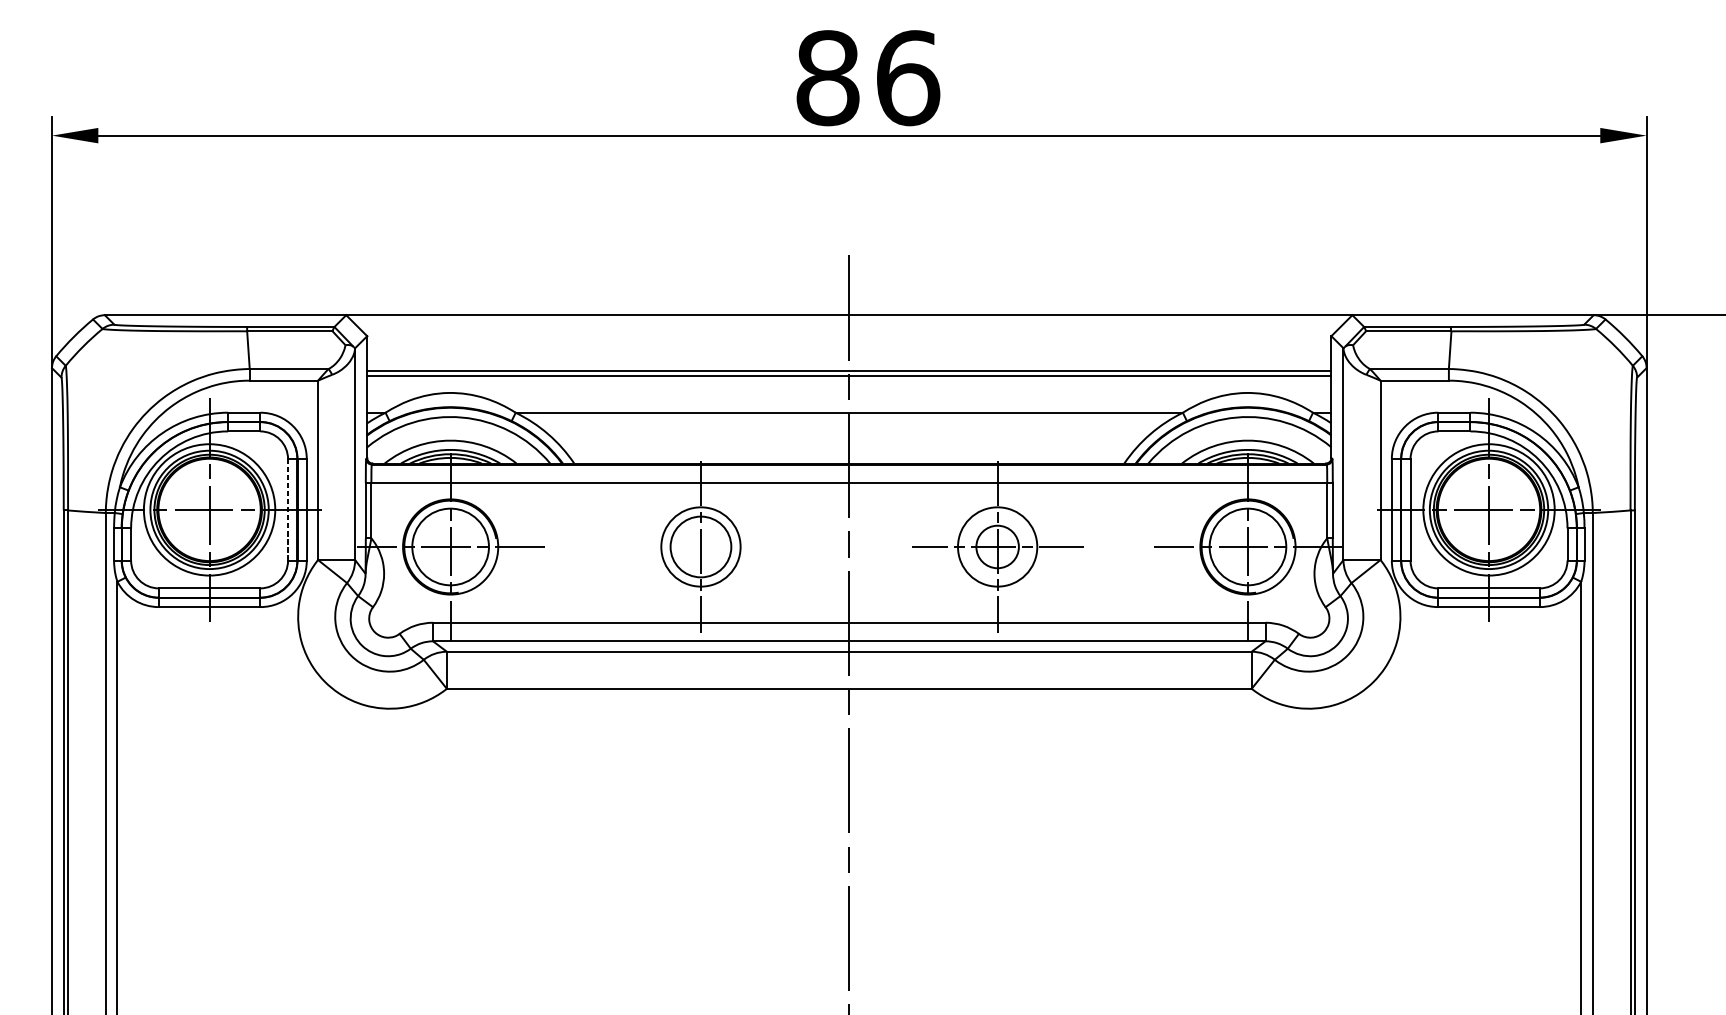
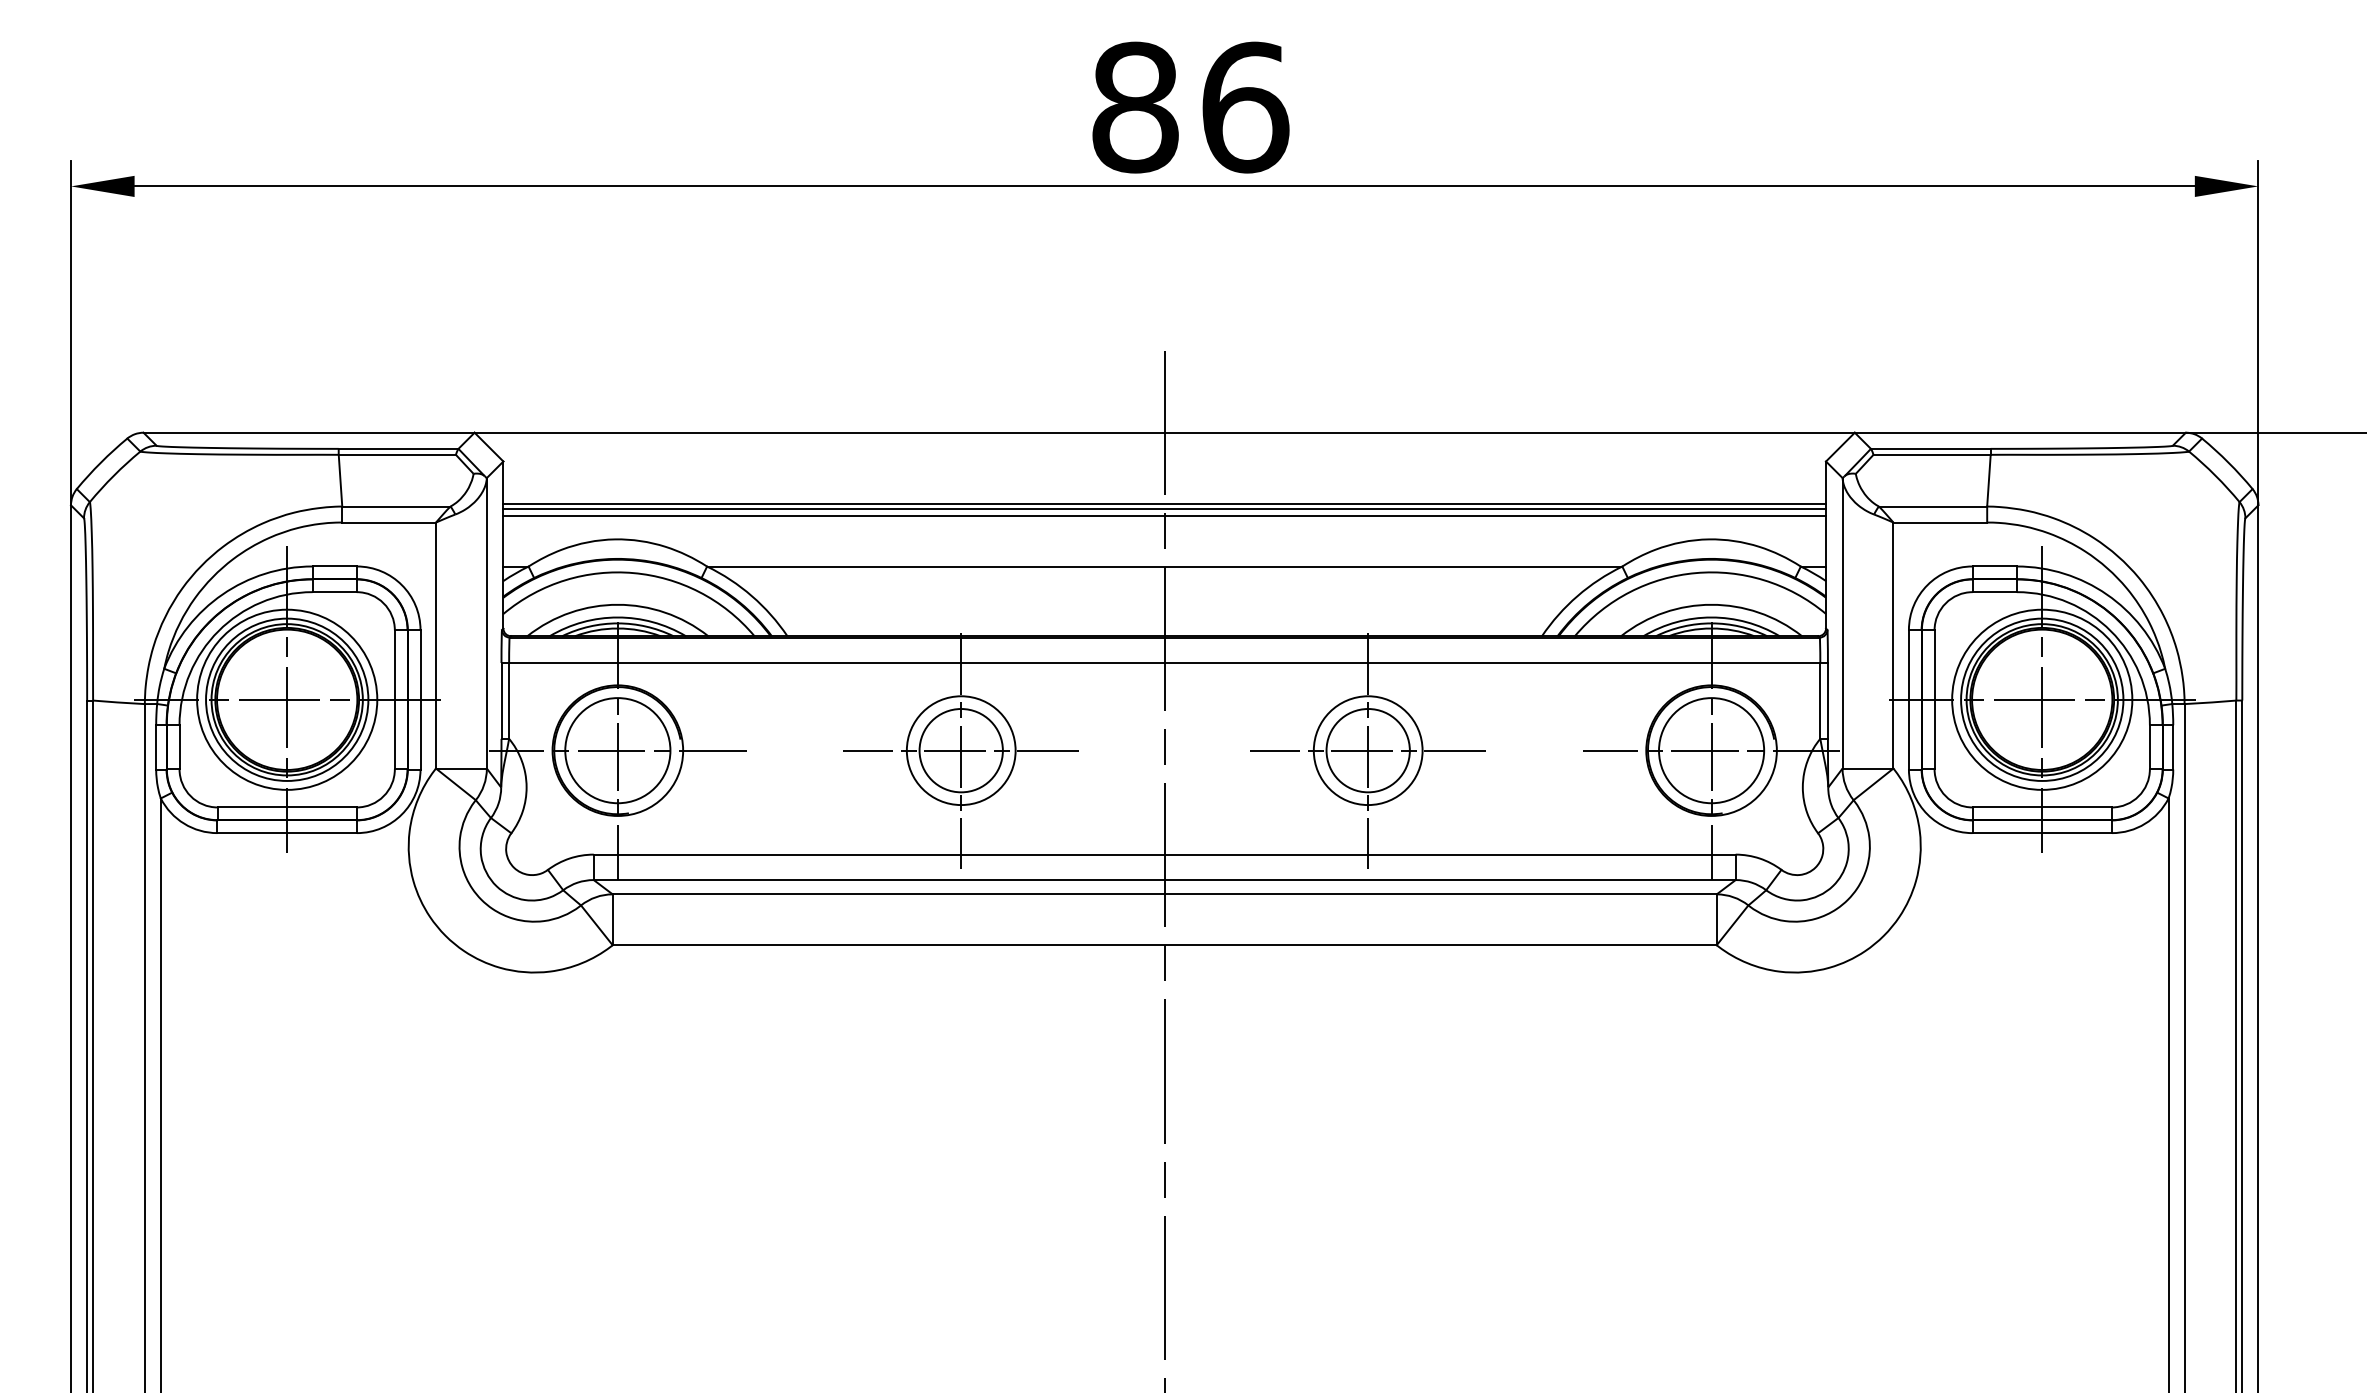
line: (849, 367) -> (1164, 504), added
line: (287, 509) -> (394, 699), dashed -> solid
line: (701, 546) -> (961, 750), added
circle: (997, 546) -> (1367, 750), size x1.43

